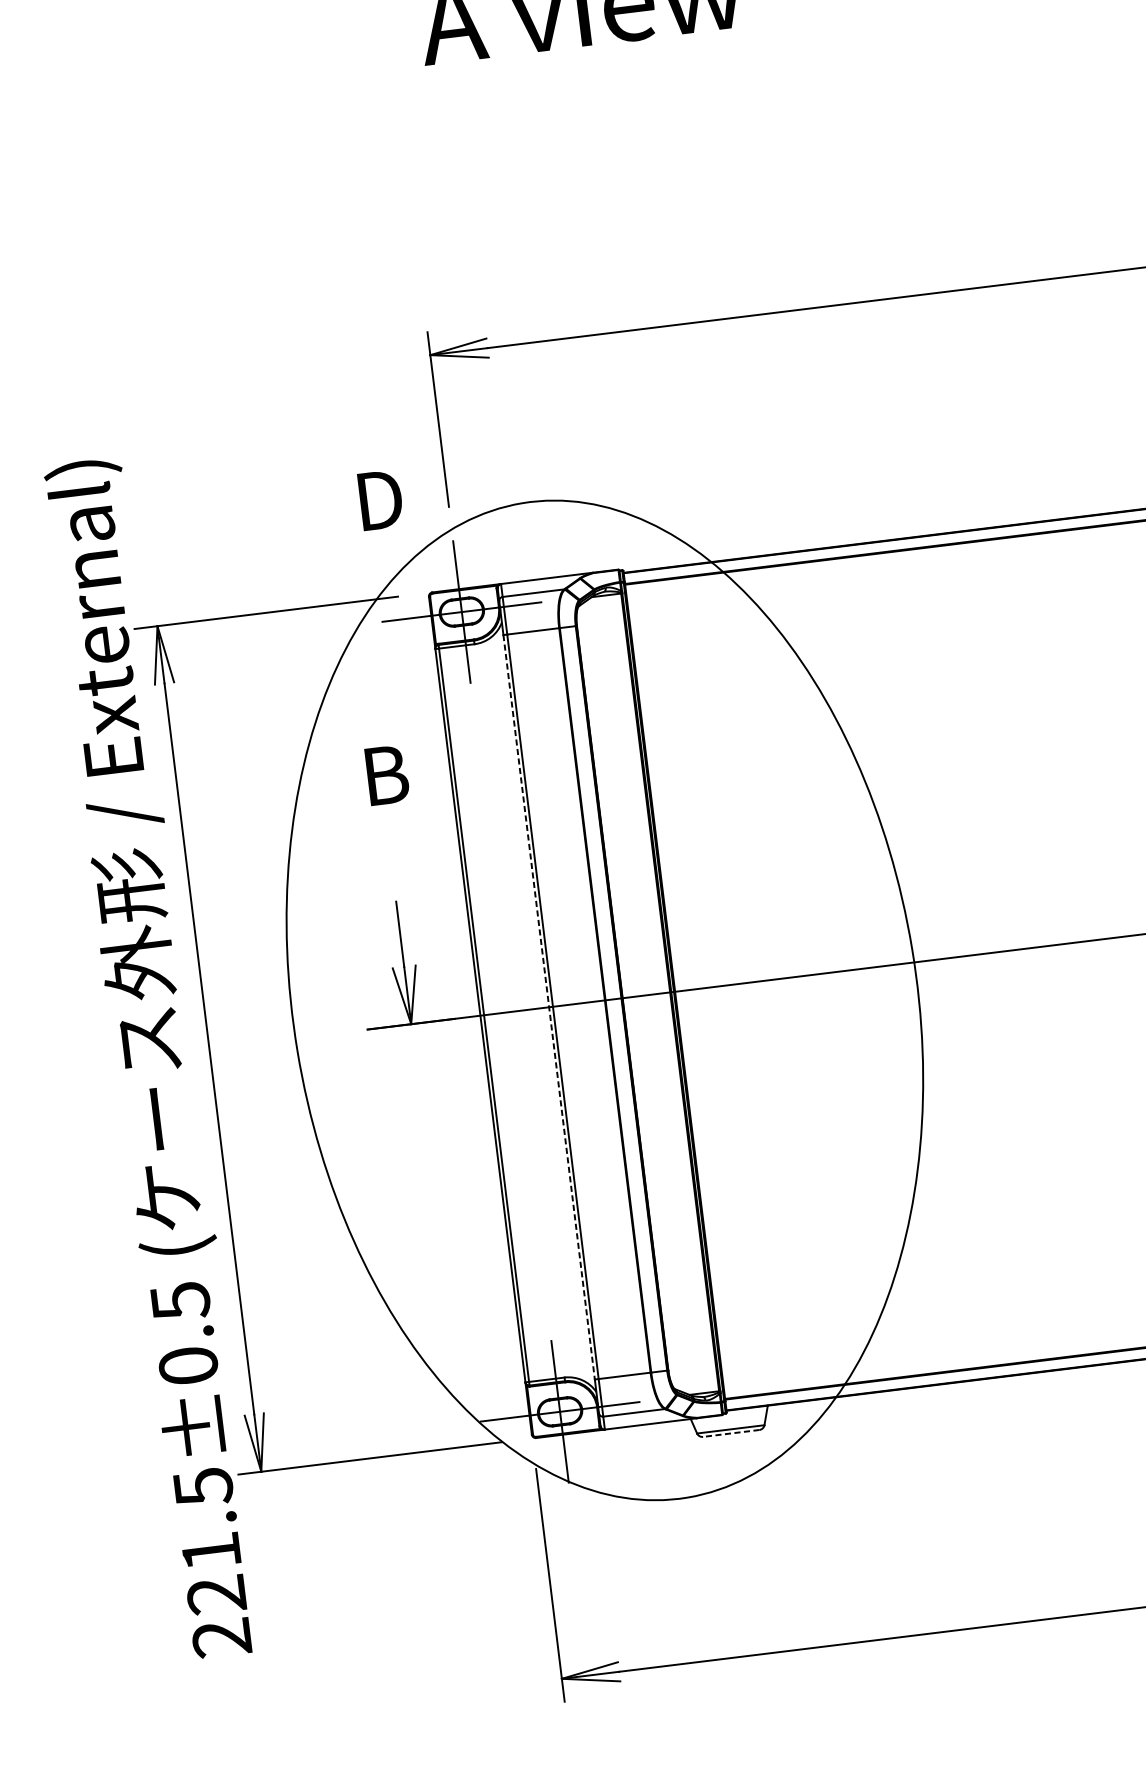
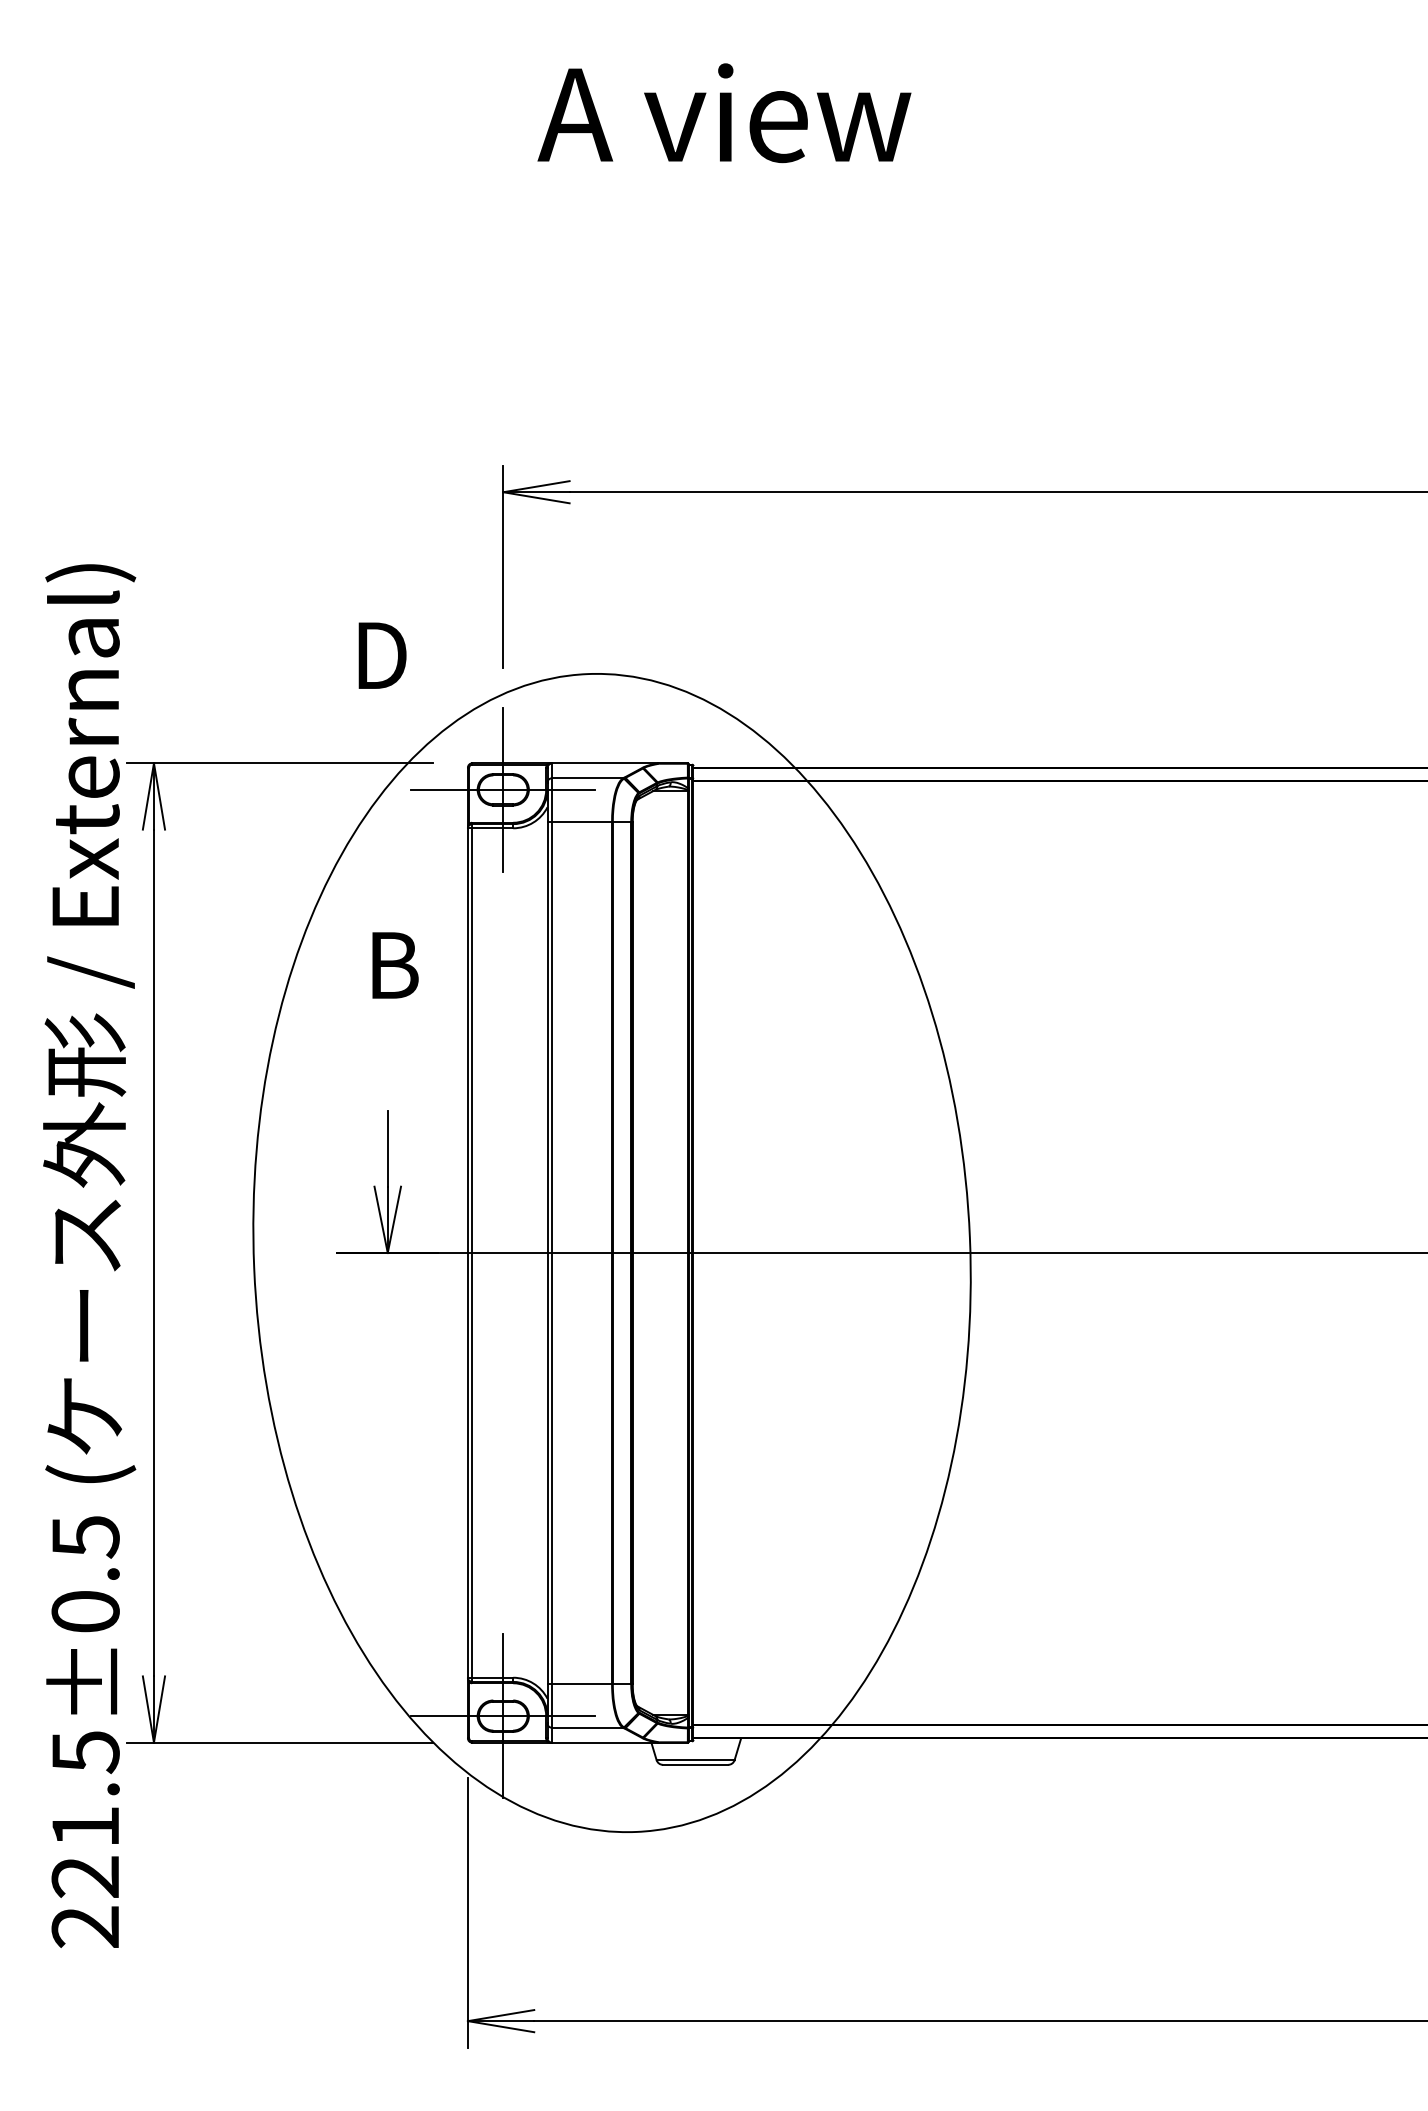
text: (380, 499) -> (382, 655), moved
line: (549, 1007) -> (547, 1253), dashed -> solid
line: (731, 1433) -> (695, 1764), dashed -> solid

